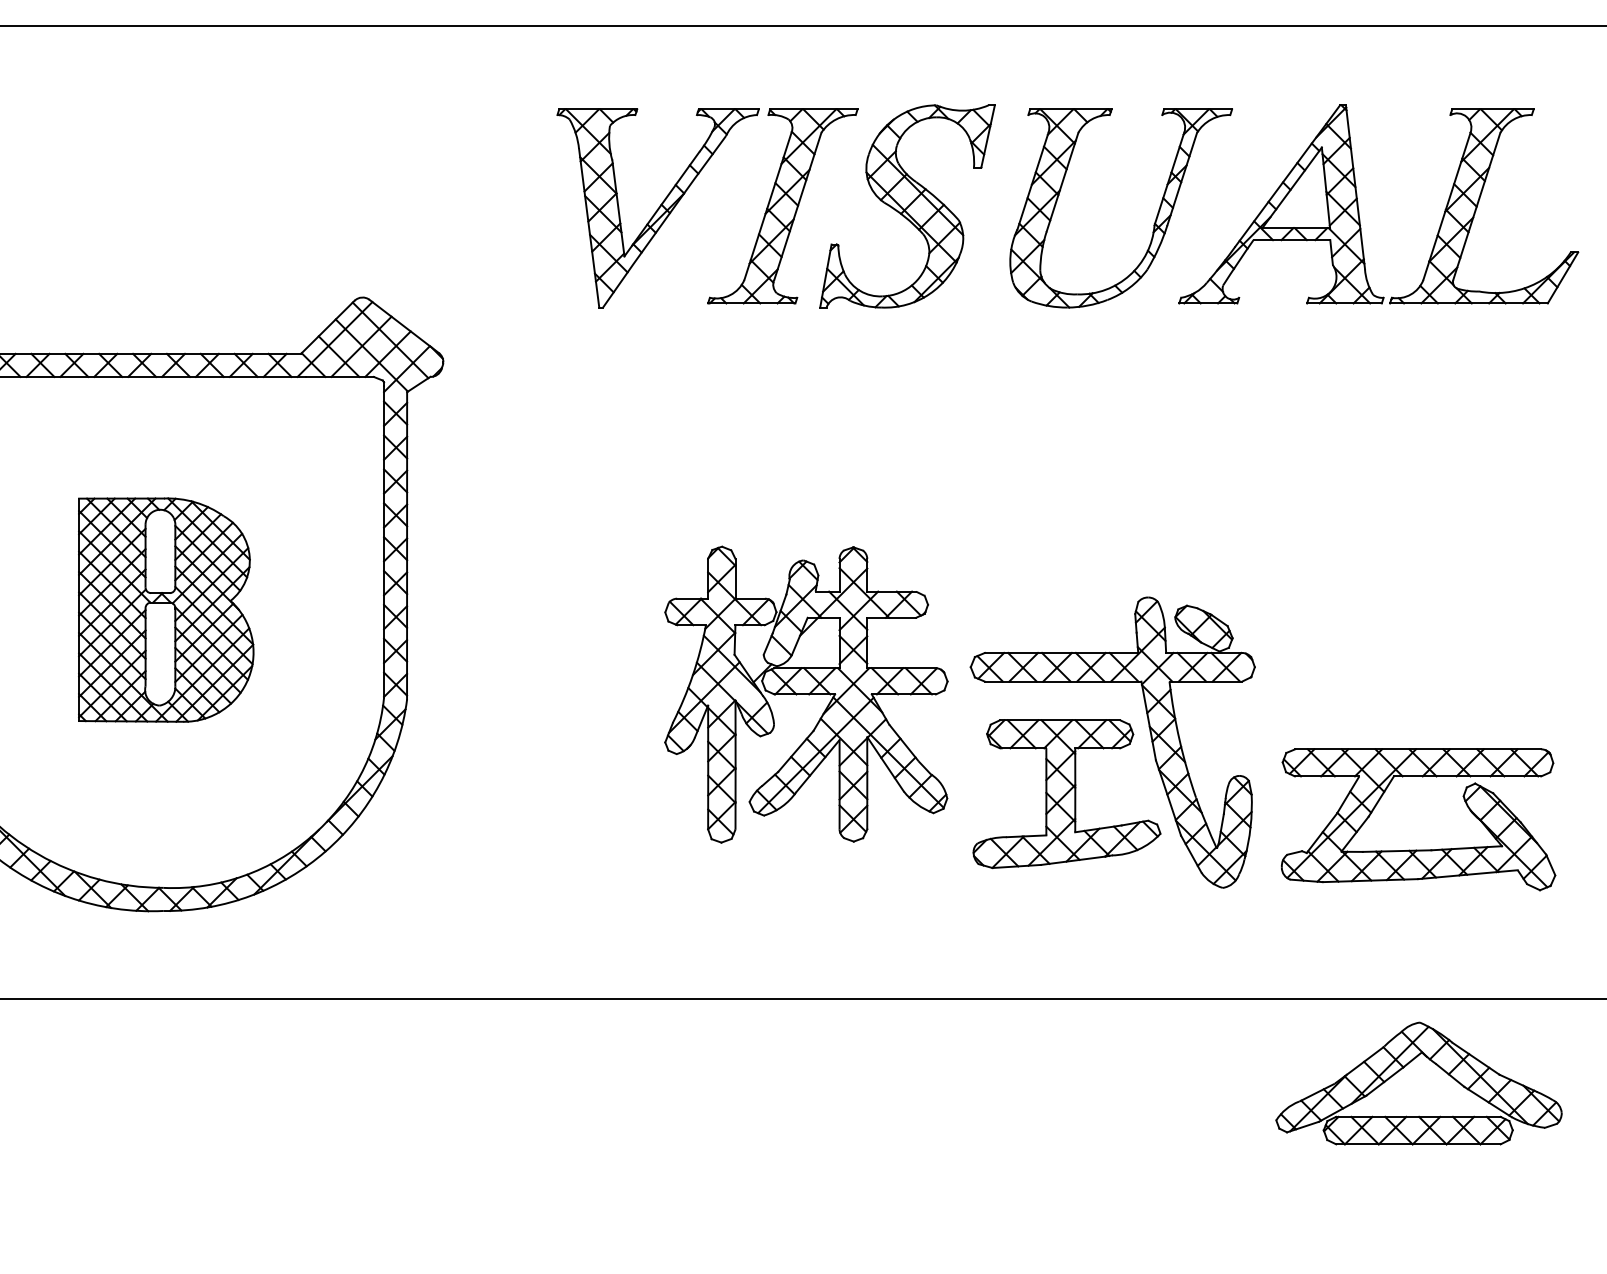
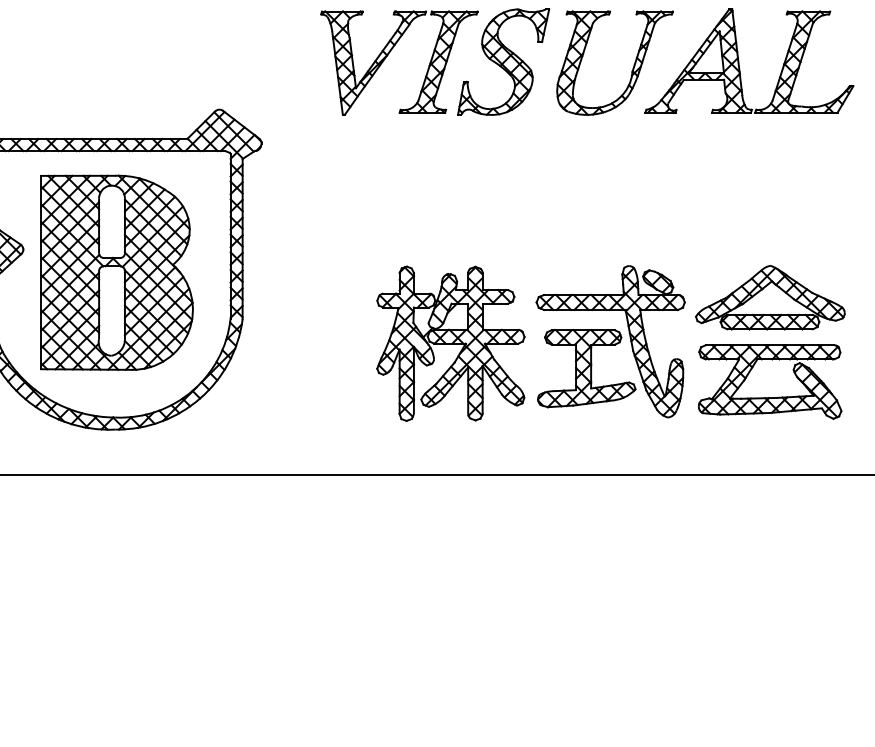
part: (165, 609) -> (116, 272), size x1.67
part: (805, 694) -> (450, 343), moved
part: (1419, 1083) -> (770, 297), moved

